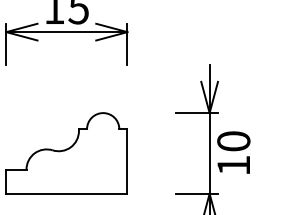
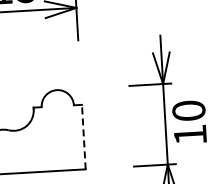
line: (127, 161) -> (83, 137), solid -> dashed

